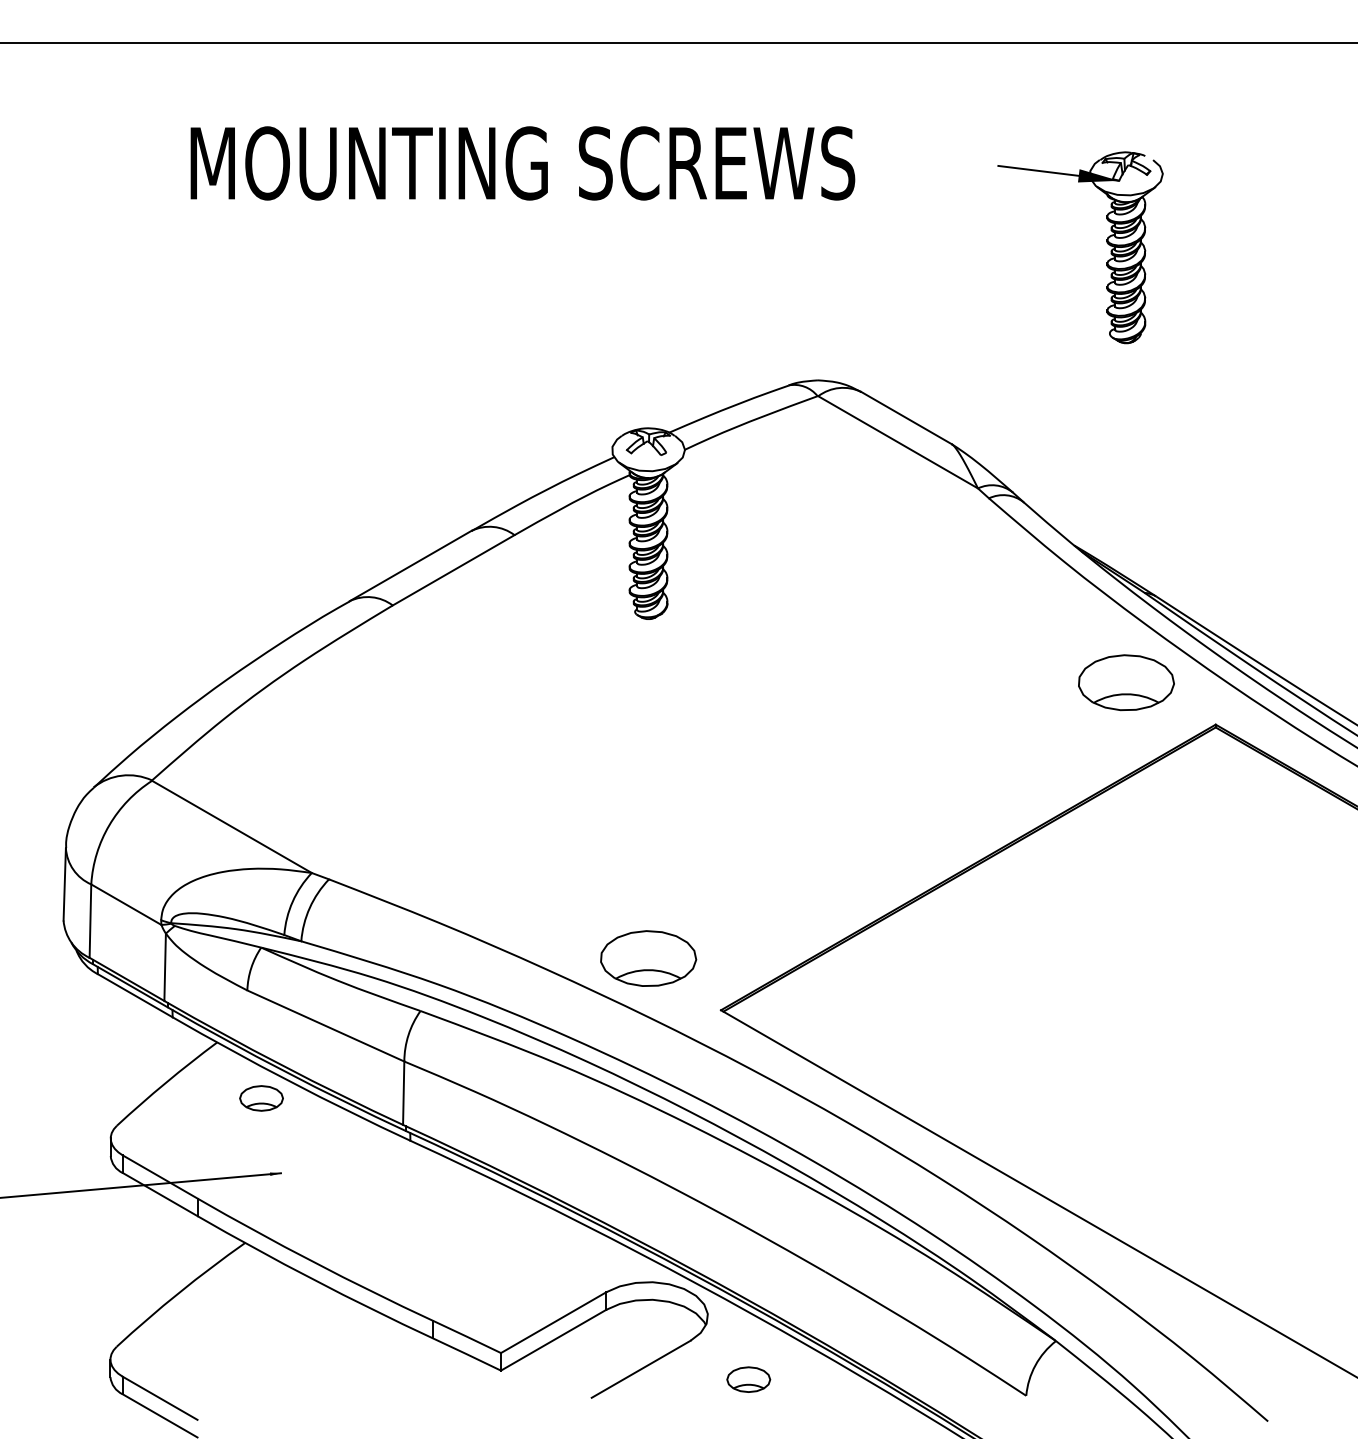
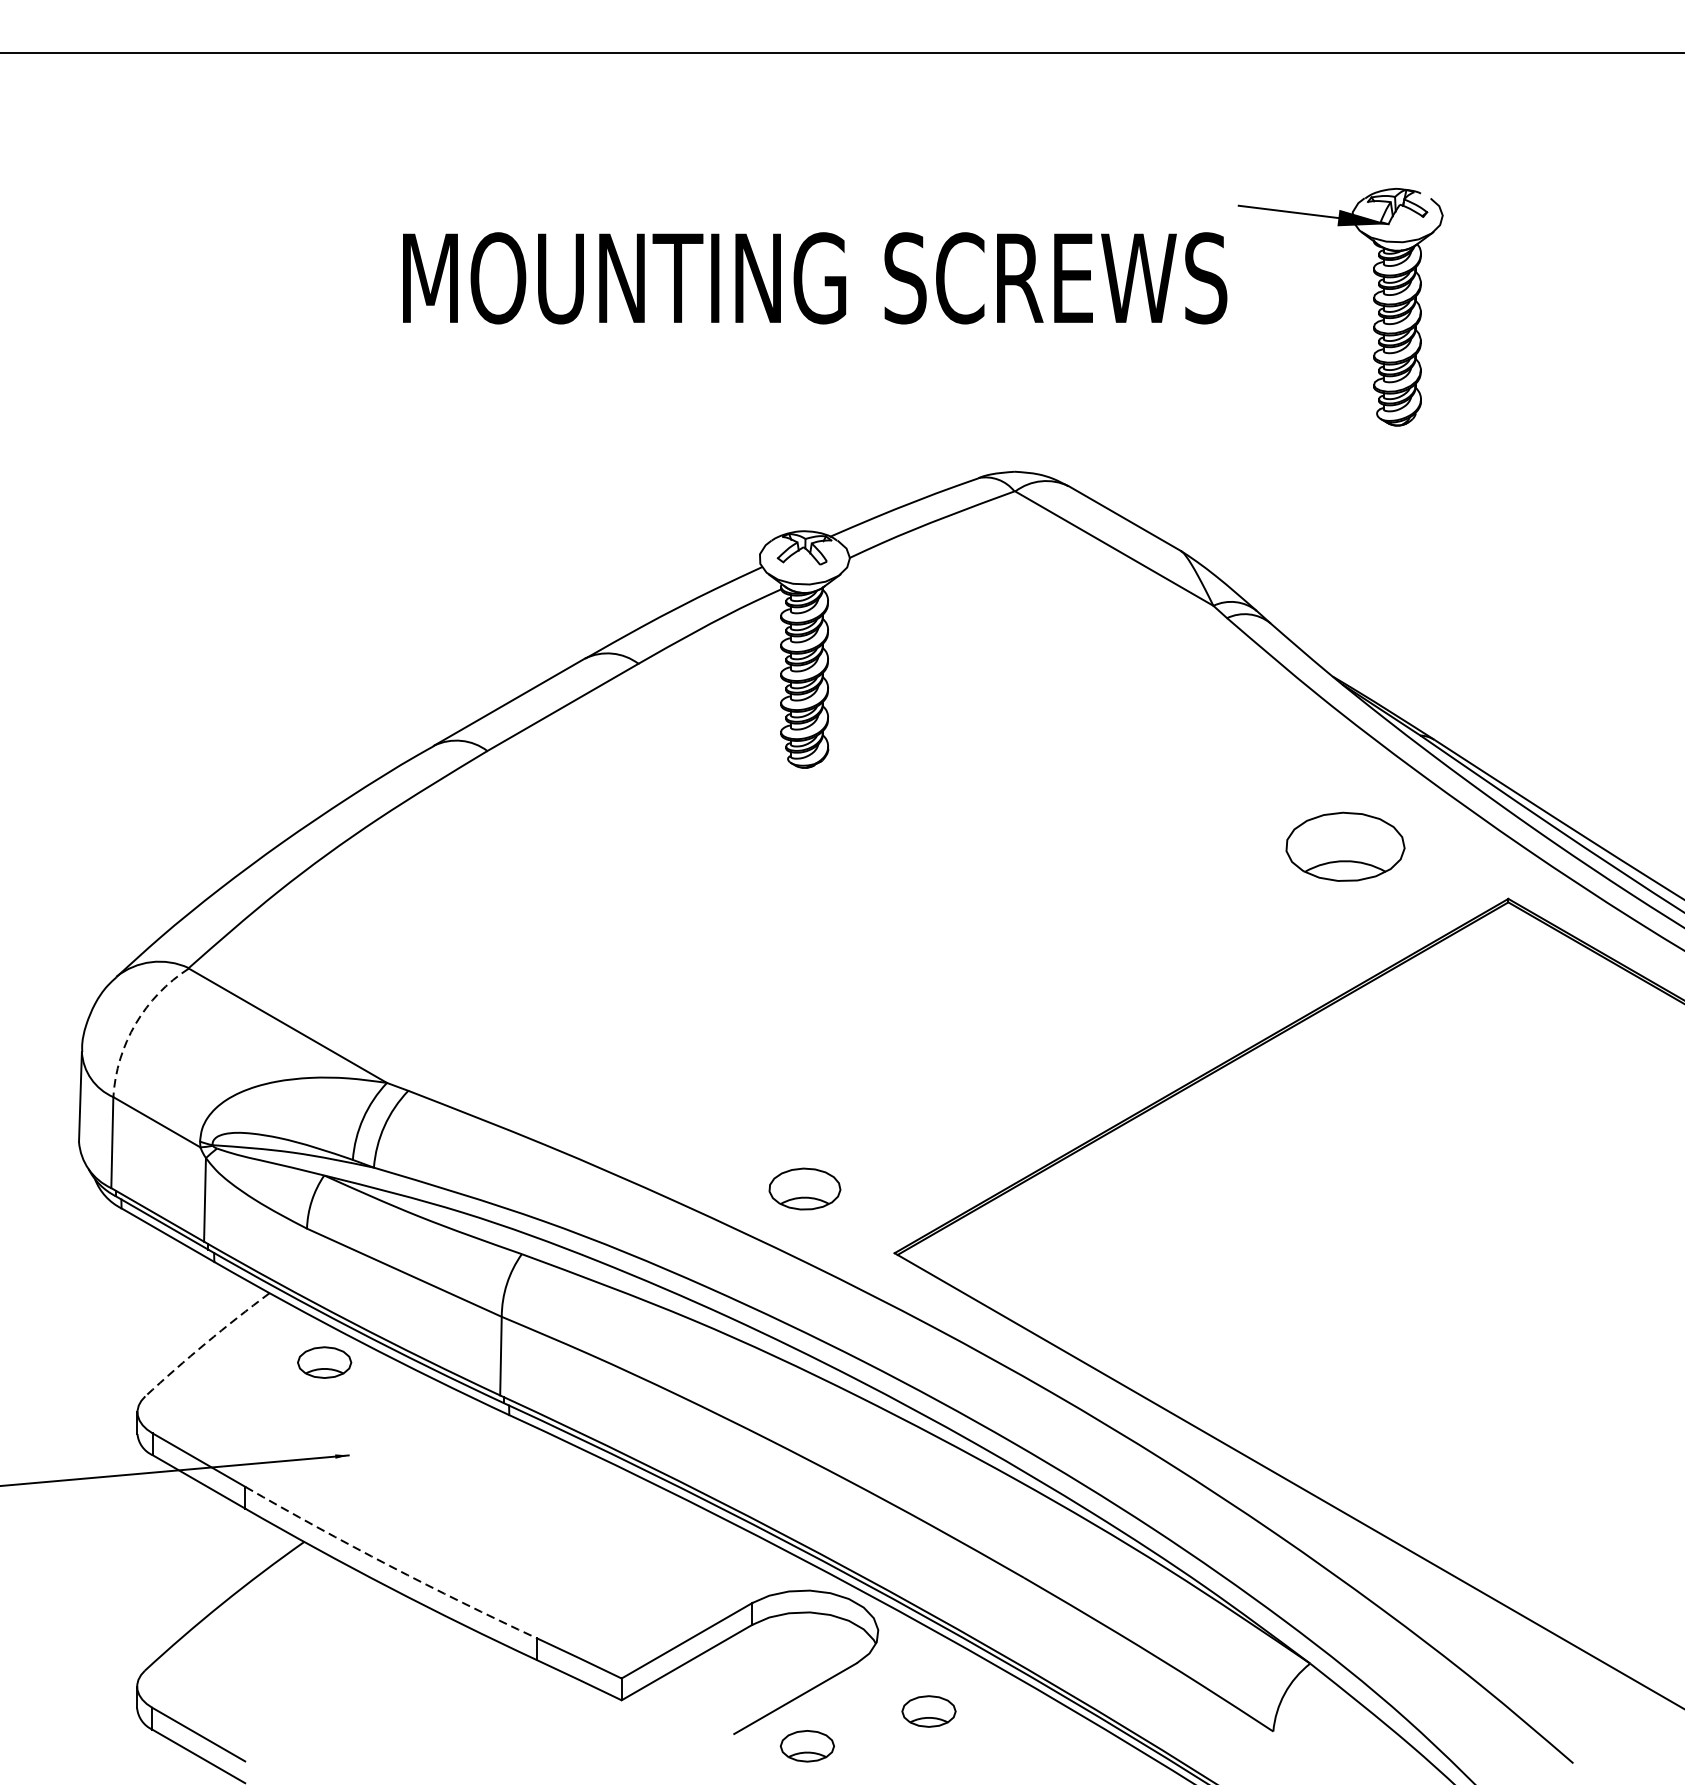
text: (522, 163) -> (814, 278), moved
part: (1126, 682) -> (1345, 846), moved
arc: (109, 825) -> (135, 1024), solid -> dashed
part: (648, 958) -> (804, 1189), size x0.6
arc: (166, 1082) -> (206, 1342), solid -> dashed
arc: (313, 1262) -> (389, 1566), solid -> dashed
part: (650, 1407) -> (807, 1746), added

